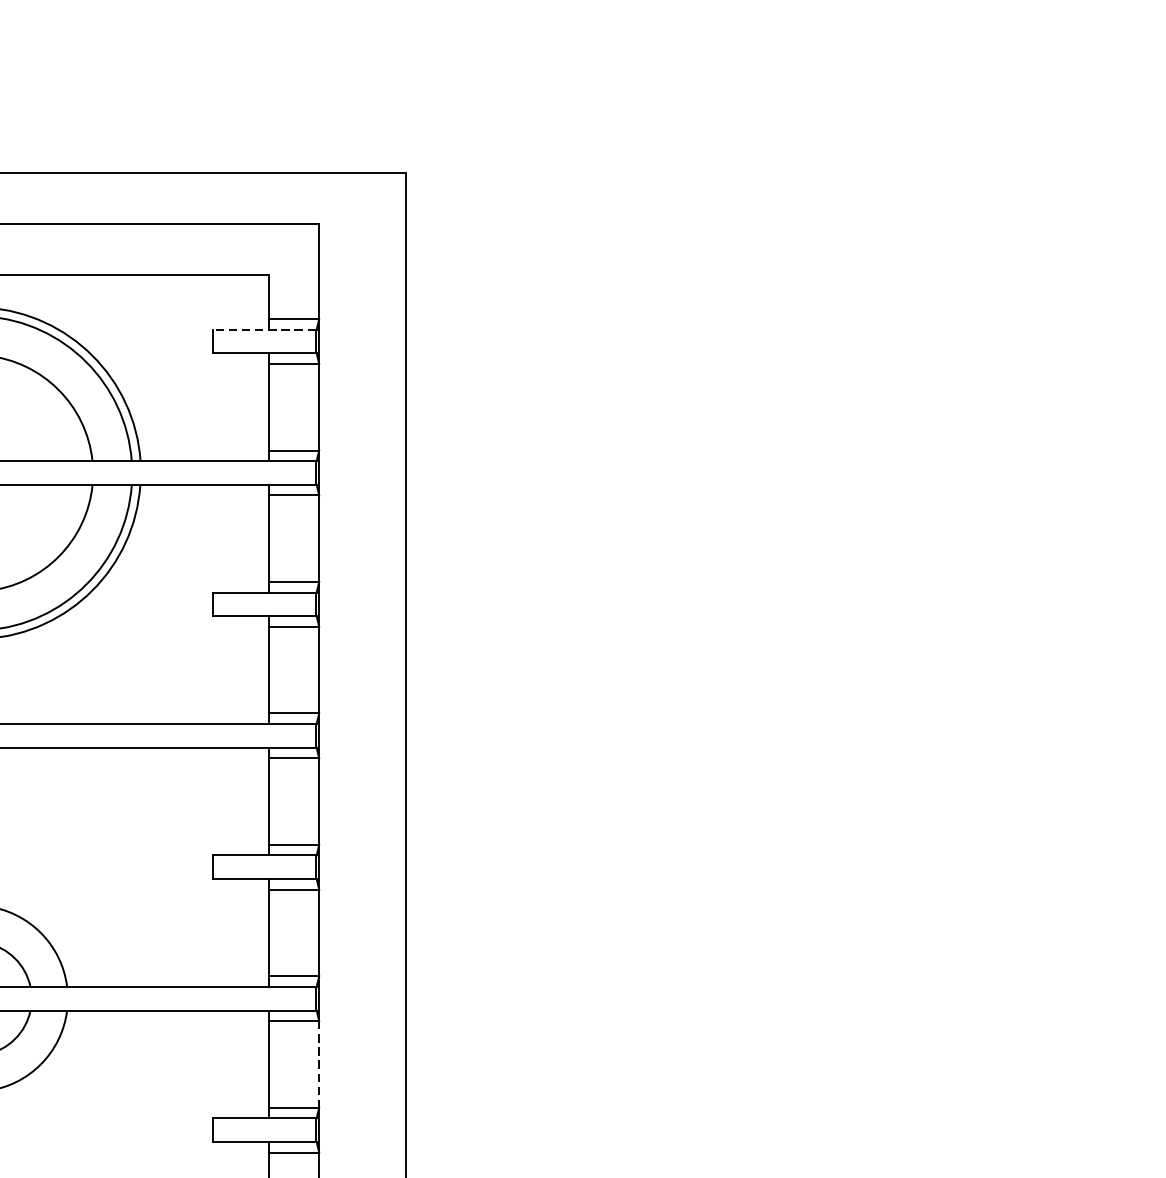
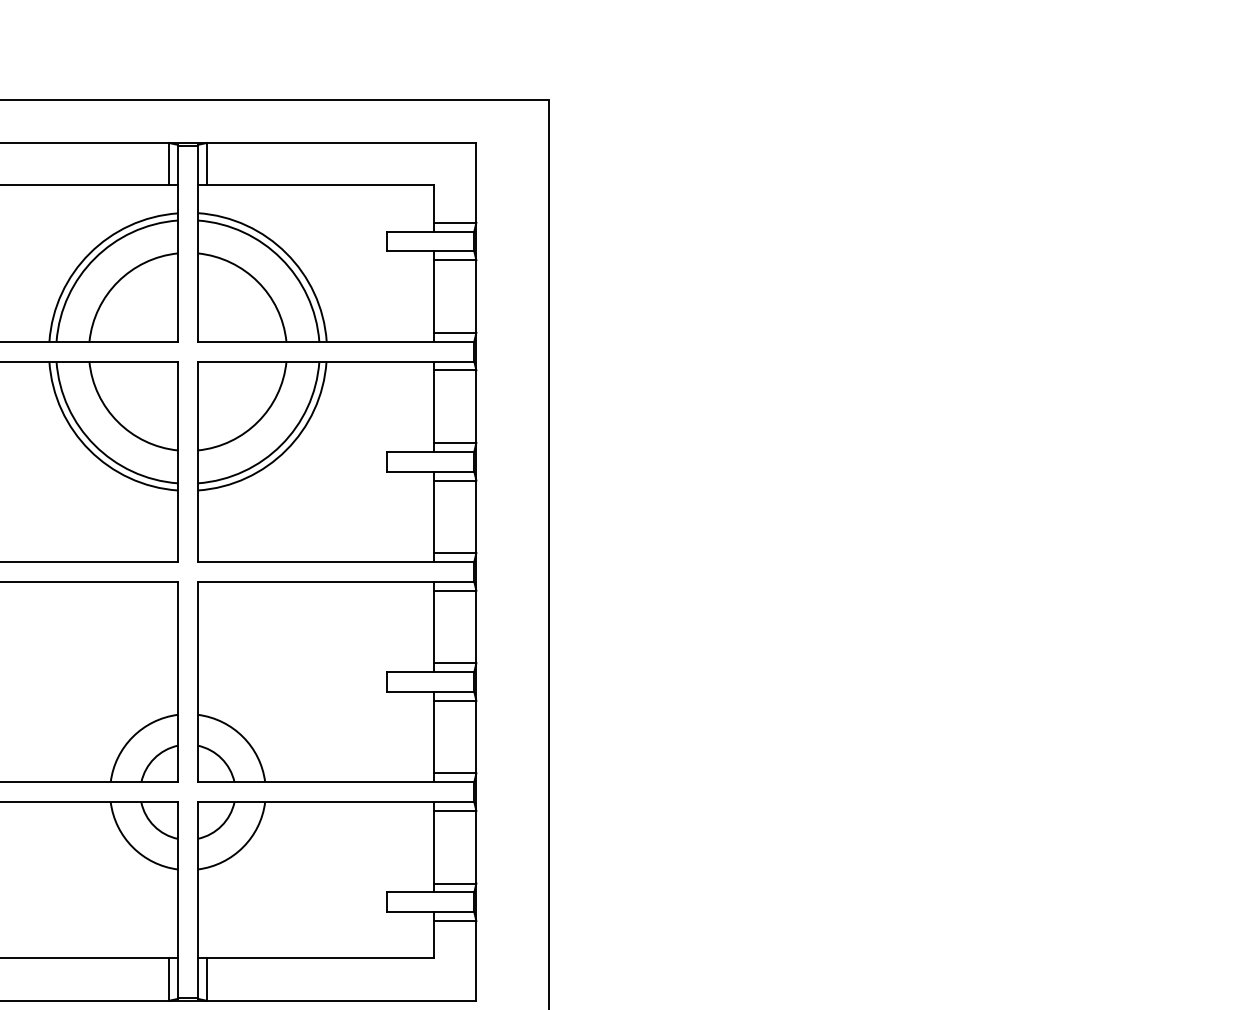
line: (264, 329) -> (430, 231), dashed -> solid
line: (319, 1064) -> (476, 847), dashed -> solid

